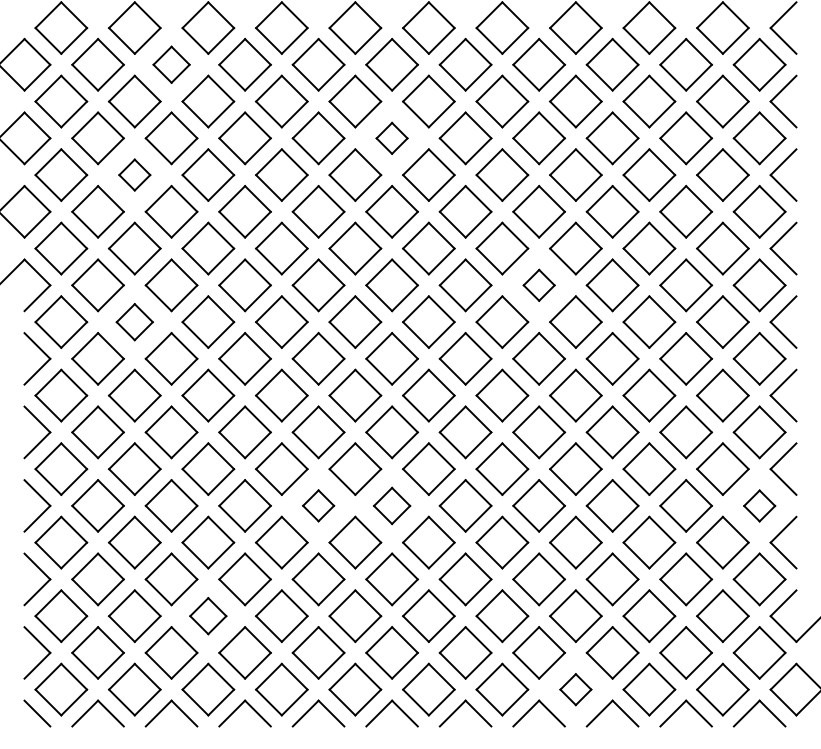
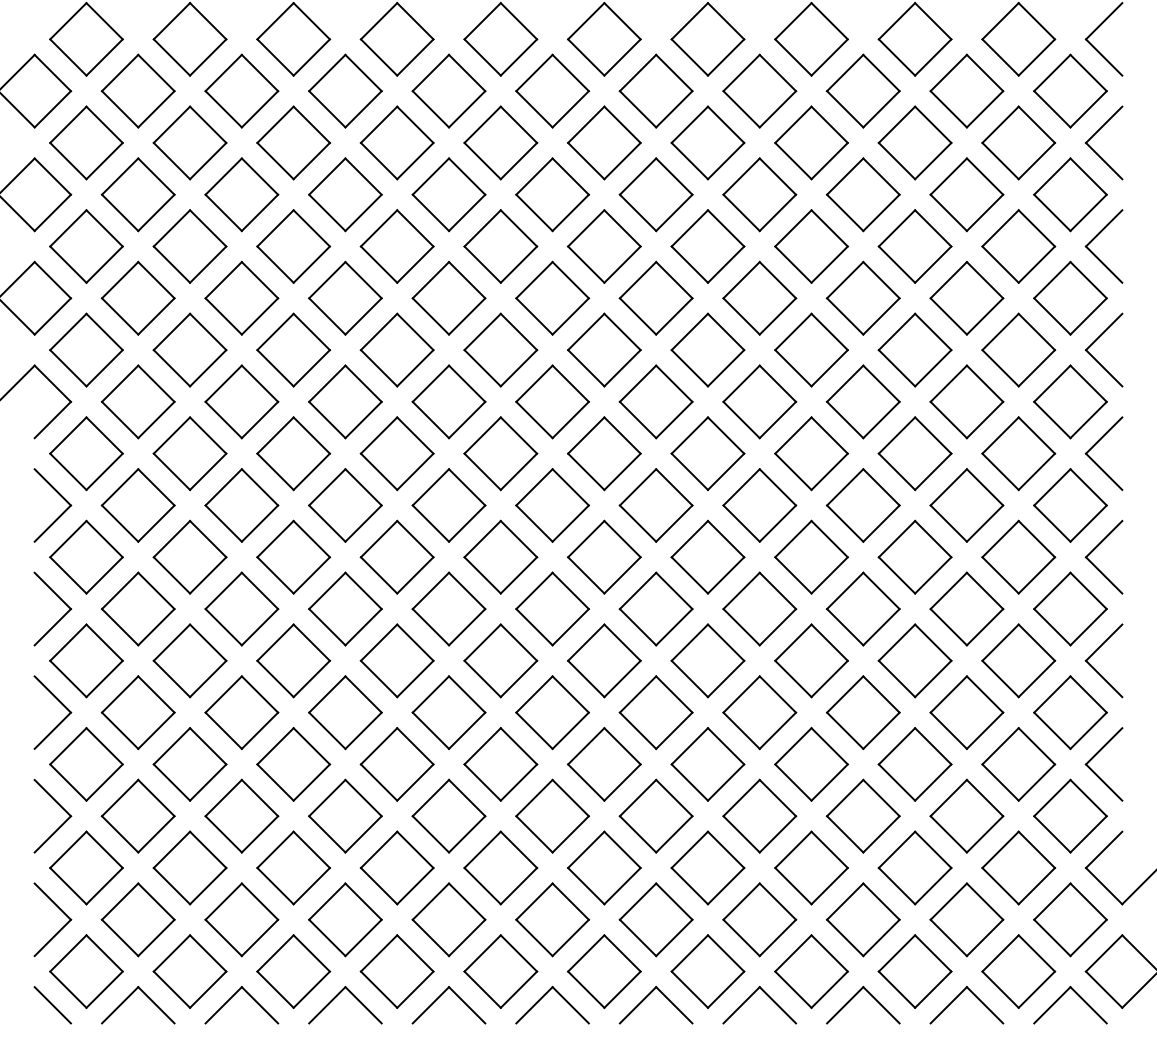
part: (171, 64) -> (241, 90), size x1.43
part: (392, 138) -> (552, 194), size x1.67
part: (134, 175) -> (189, 246), size x1.67
part: (538, 285) -> (759, 401), size x1.67
part: (134, 321) -> (189, 453), size x1.43
part: (318, 505) -> (448, 712), size x1.67
part: (392, 505) -> (552, 712), size x1.43
part: (759, 505) -> (1070, 712), size x1.67
part: (208, 615) -> (293, 867), size x1.43
part: (575, 689) -> (811, 971), size x1.67

